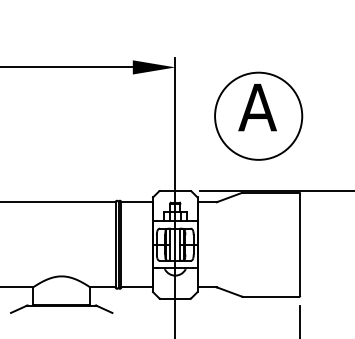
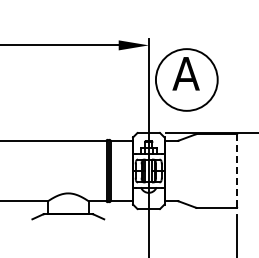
part: (258, 115) -> (186, 79), moved
line: (300, 244) -> (237, 170), solid -> dashed

